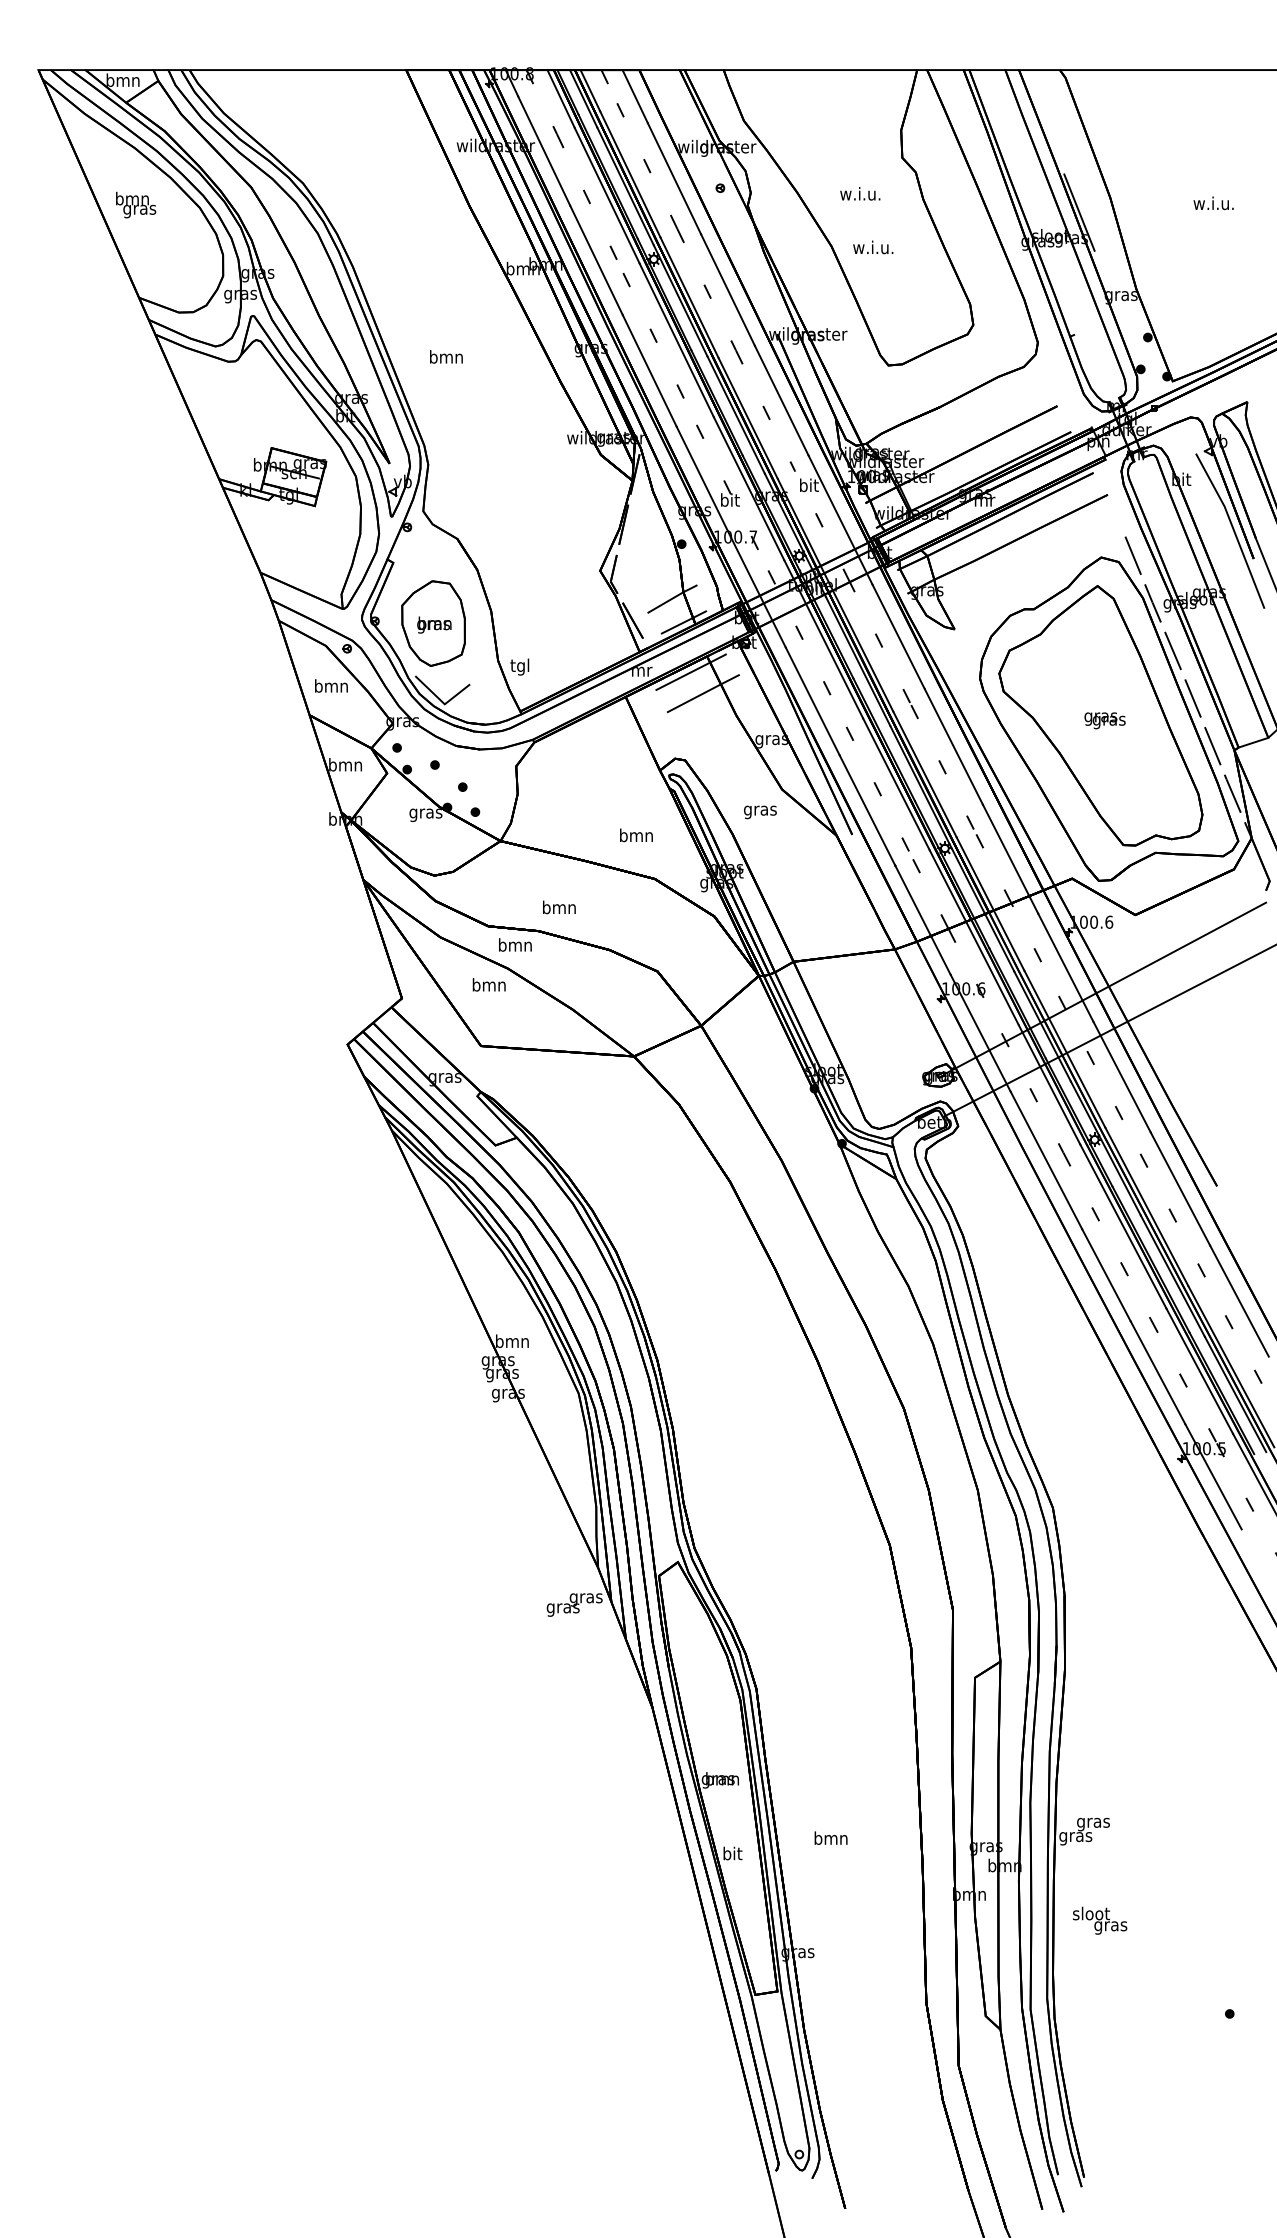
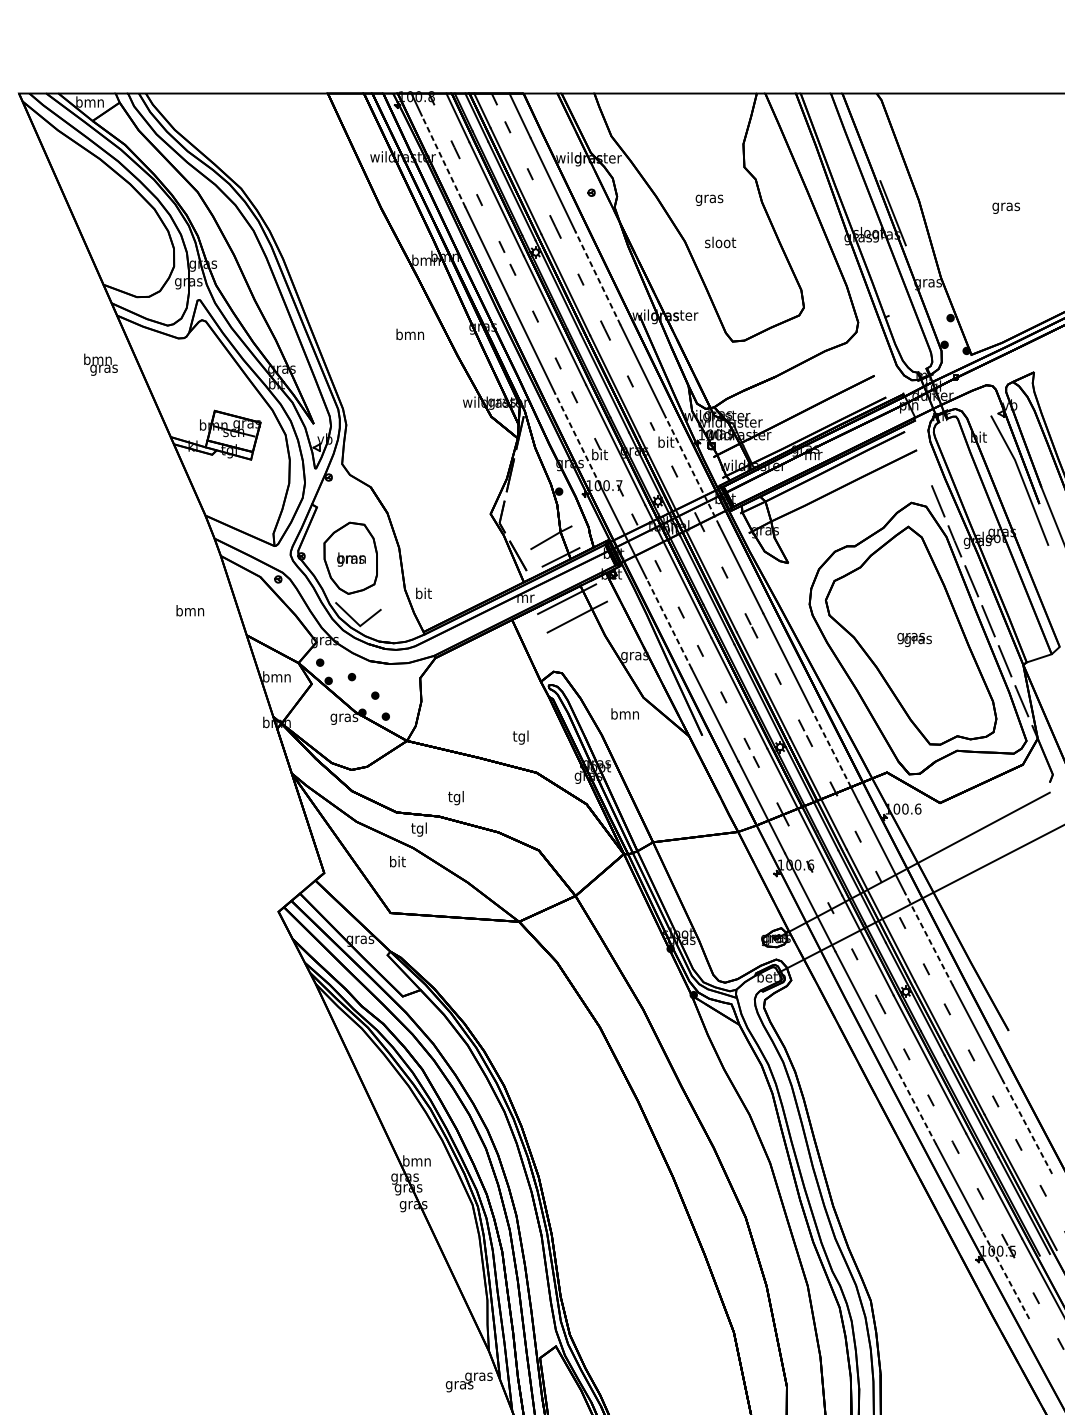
line: (544, 151) -> (443, 161), solid -> dashed
text: (860, 195) -> (709, 198), w.i.u. -> gras
text: (136, 204) -> (101, 364), moved
text: (1213, 204) -> (1005, 206), w.i.u. -> gras
text: (873, 247) -> (720, 242), w.i.u. -> sloot
line: (728, 290) -> (598, 278), solid -> dashed
text: (446, 356) -> (410, 334), moved
line: (703, 482) -> (577, 439), solid -> dashed
line: (840, 519) -> (692, 470), solid -> dashed
text: (520, 666) -> (423, 594), tgl -> bit
text: (331, 685) -> (190, 610), moved
line: (812, 700) -> (668, 622), solid -> dashed
text: (760, 810) -> (625, 715), gras -> bmn
text: (636, 836) -> (521, 737), bmn -> tgl
line: (1005, 849) -> (831, 748), solid -> dashed
text: (559, 908) -> (456, 797), bmn -> tgl
text: (515, 946) -> (419, 829), bmn -> tgl
text: (488, 984) -> (396, 861), bmn -> bit
line: (1121, 1076) -> (928, 938), solid -> dashed
line: (1106, 1274) -> (915, 1104), solid -> dashed
line: (1239, 1301) -> (1027, 1127), solid -> dashed
line: (1213, 1476) -> (1005, 1274), solid -> dashed

